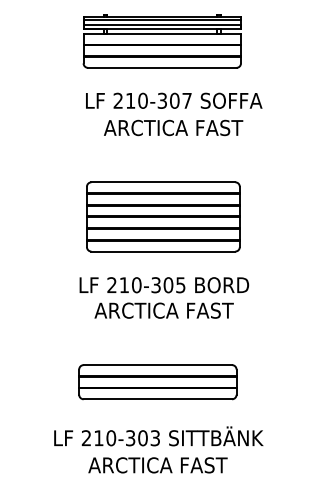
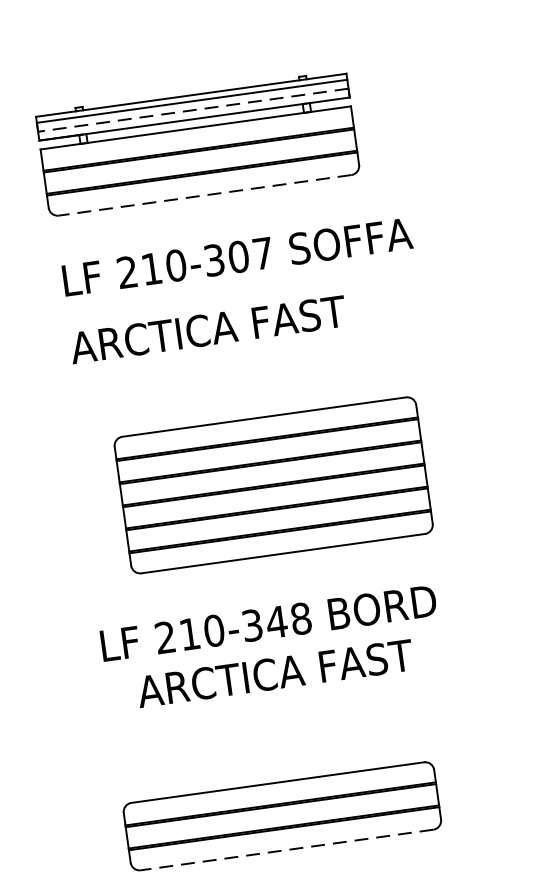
line: (162, 24) -> (193, 109), solid -> dashed
line: (161, 67) -> (203, 194), solid -> dashed
text: (173, 127) -> (207, 328), moved
part: (163, 216) -> (273, 484), moved
text: (174, 285) -> (288, 621), 210-305 -> 210-348
line: (157, 399) -> (286, 850), solid -> dashed

